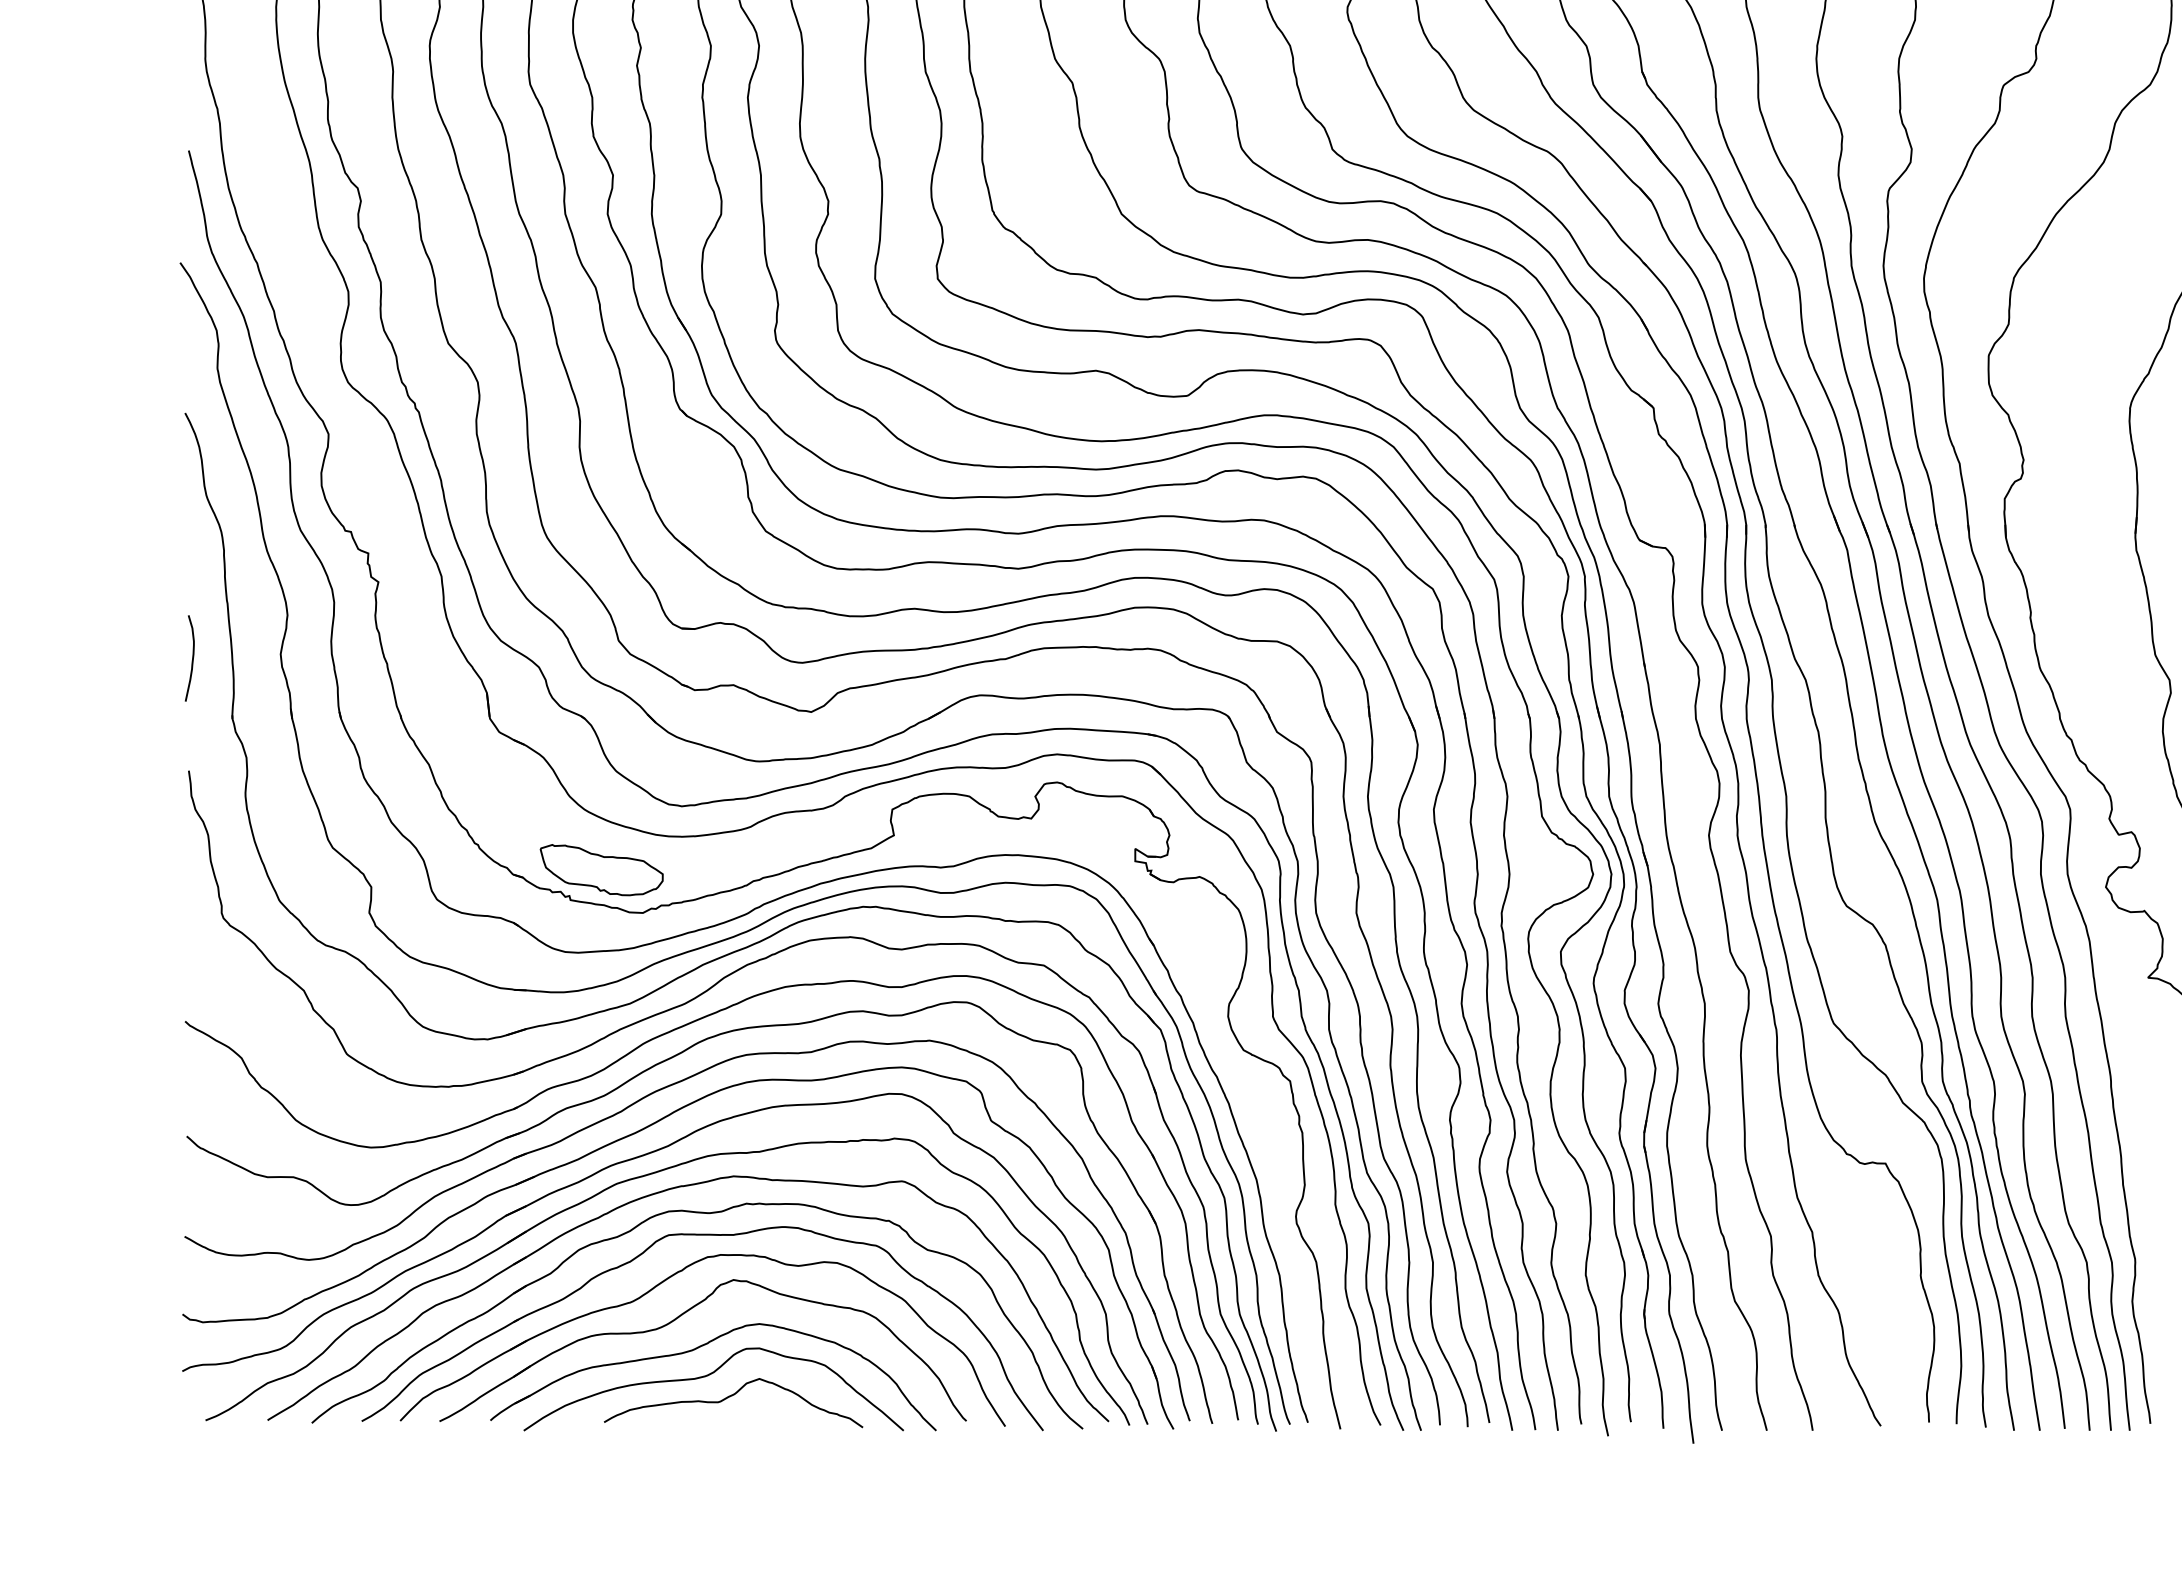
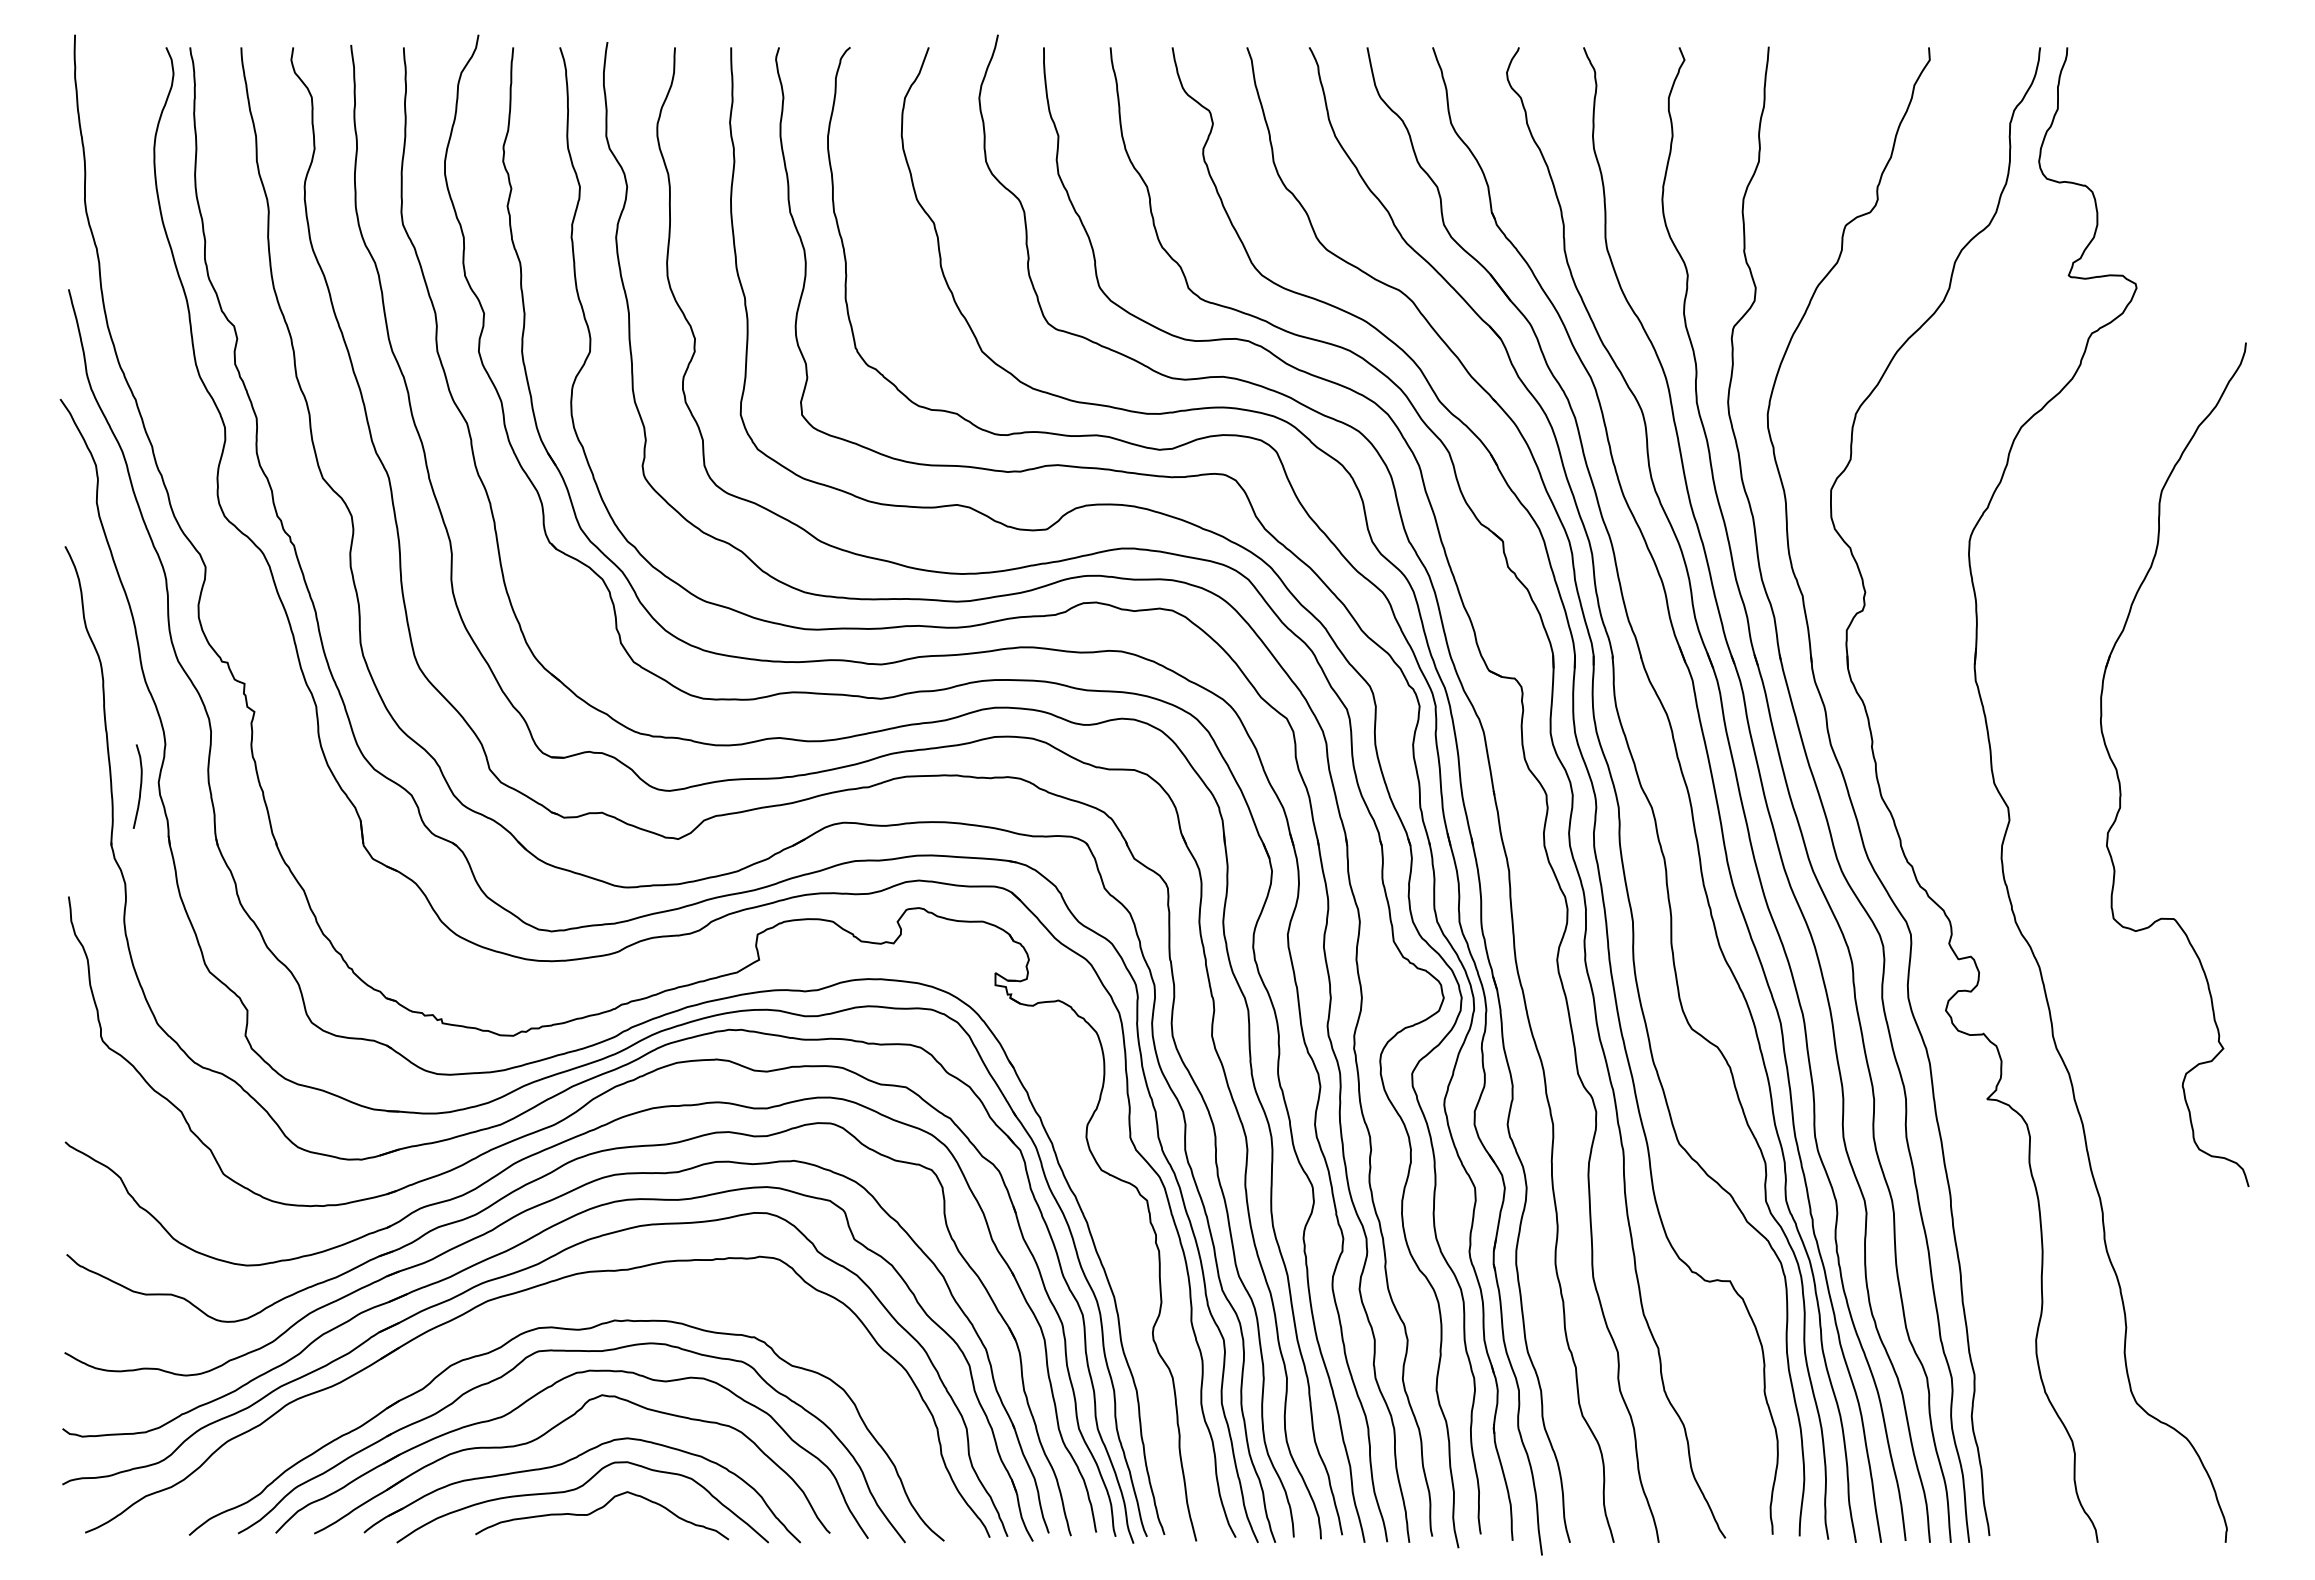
curve: (191, 659) -> (139, 787), moved
part: (601, 869) -> (472, 993), removed
part: (653, 1195) -> (523, 1312), removed

